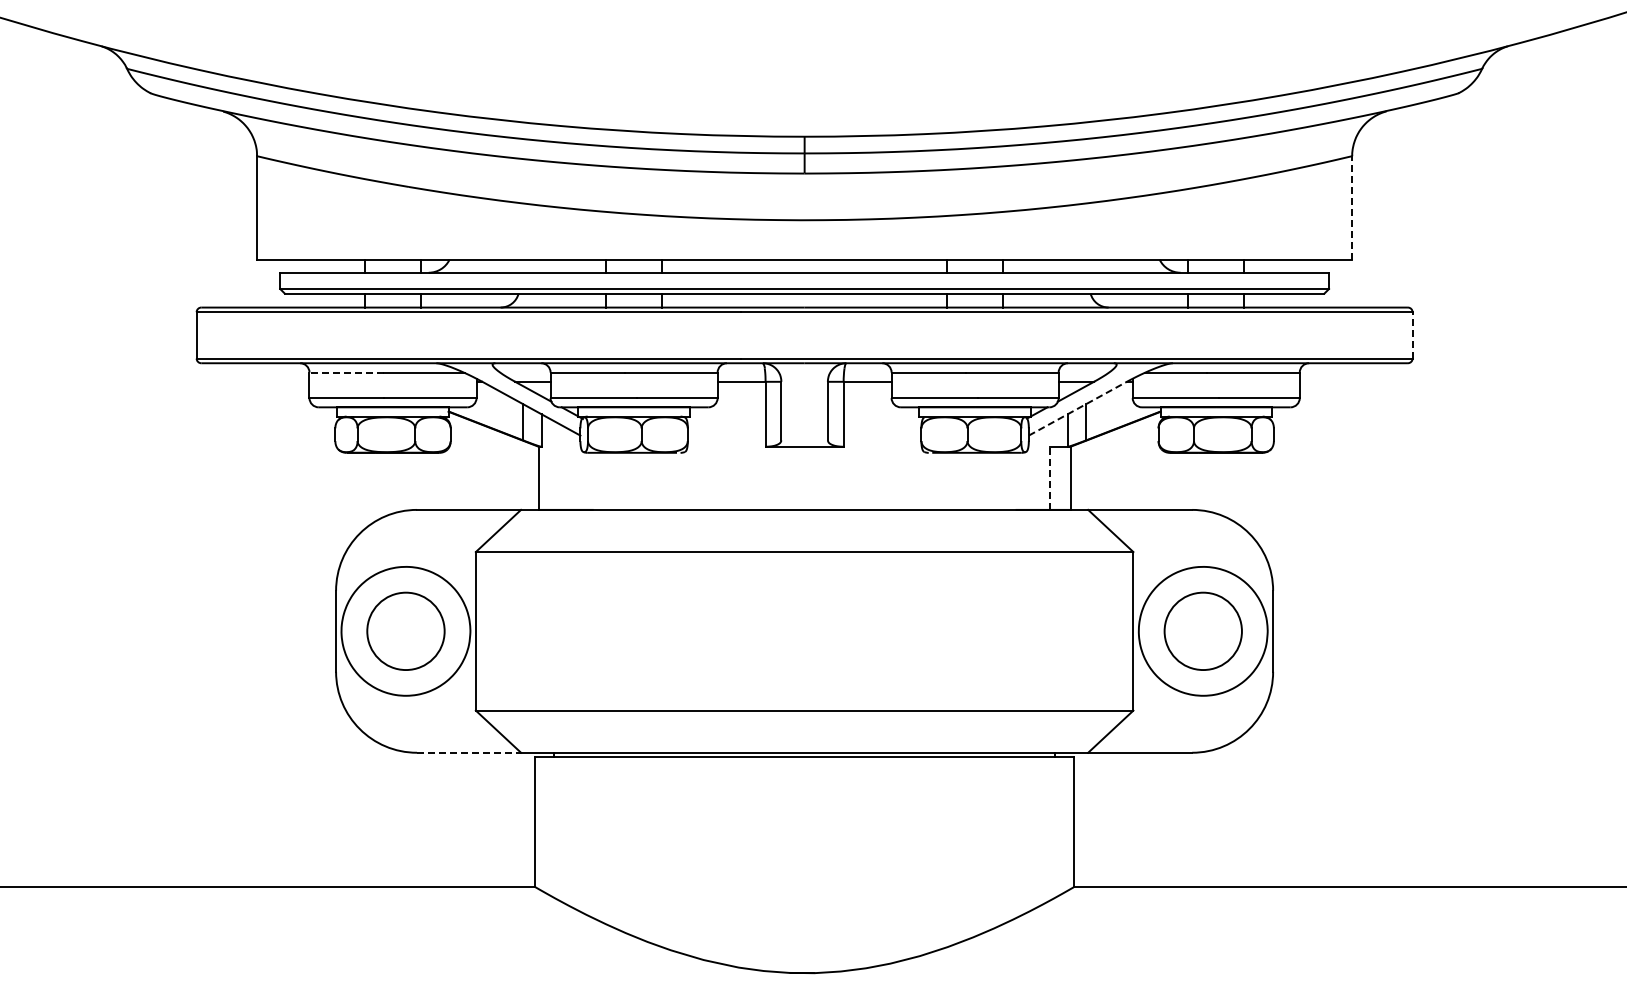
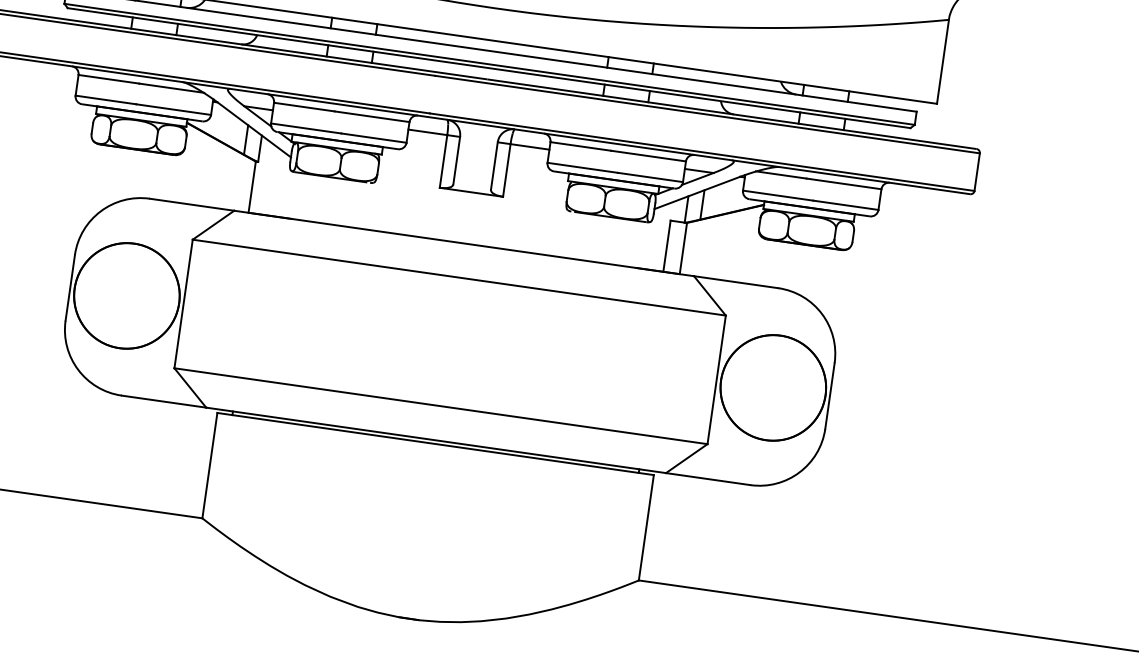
line: (1352, 208) -> (943, 62), dashed -> solid
line: (1412, 334) -> (977, 171), dashed -> solid
line: (346, 372) -> (108, 79), dashed -> solid
line: (1077, 408) -> (697, 192), dashed -> solid
line: (1050, 478) -> (667, 246), dashed -> solid
circle: (405, 630) -> (126, 295), size x1.67
circle: (1202, 630) -> (772, 387), size x1.67
line: (469, 752) -> (164, 401), dashed -> solid

